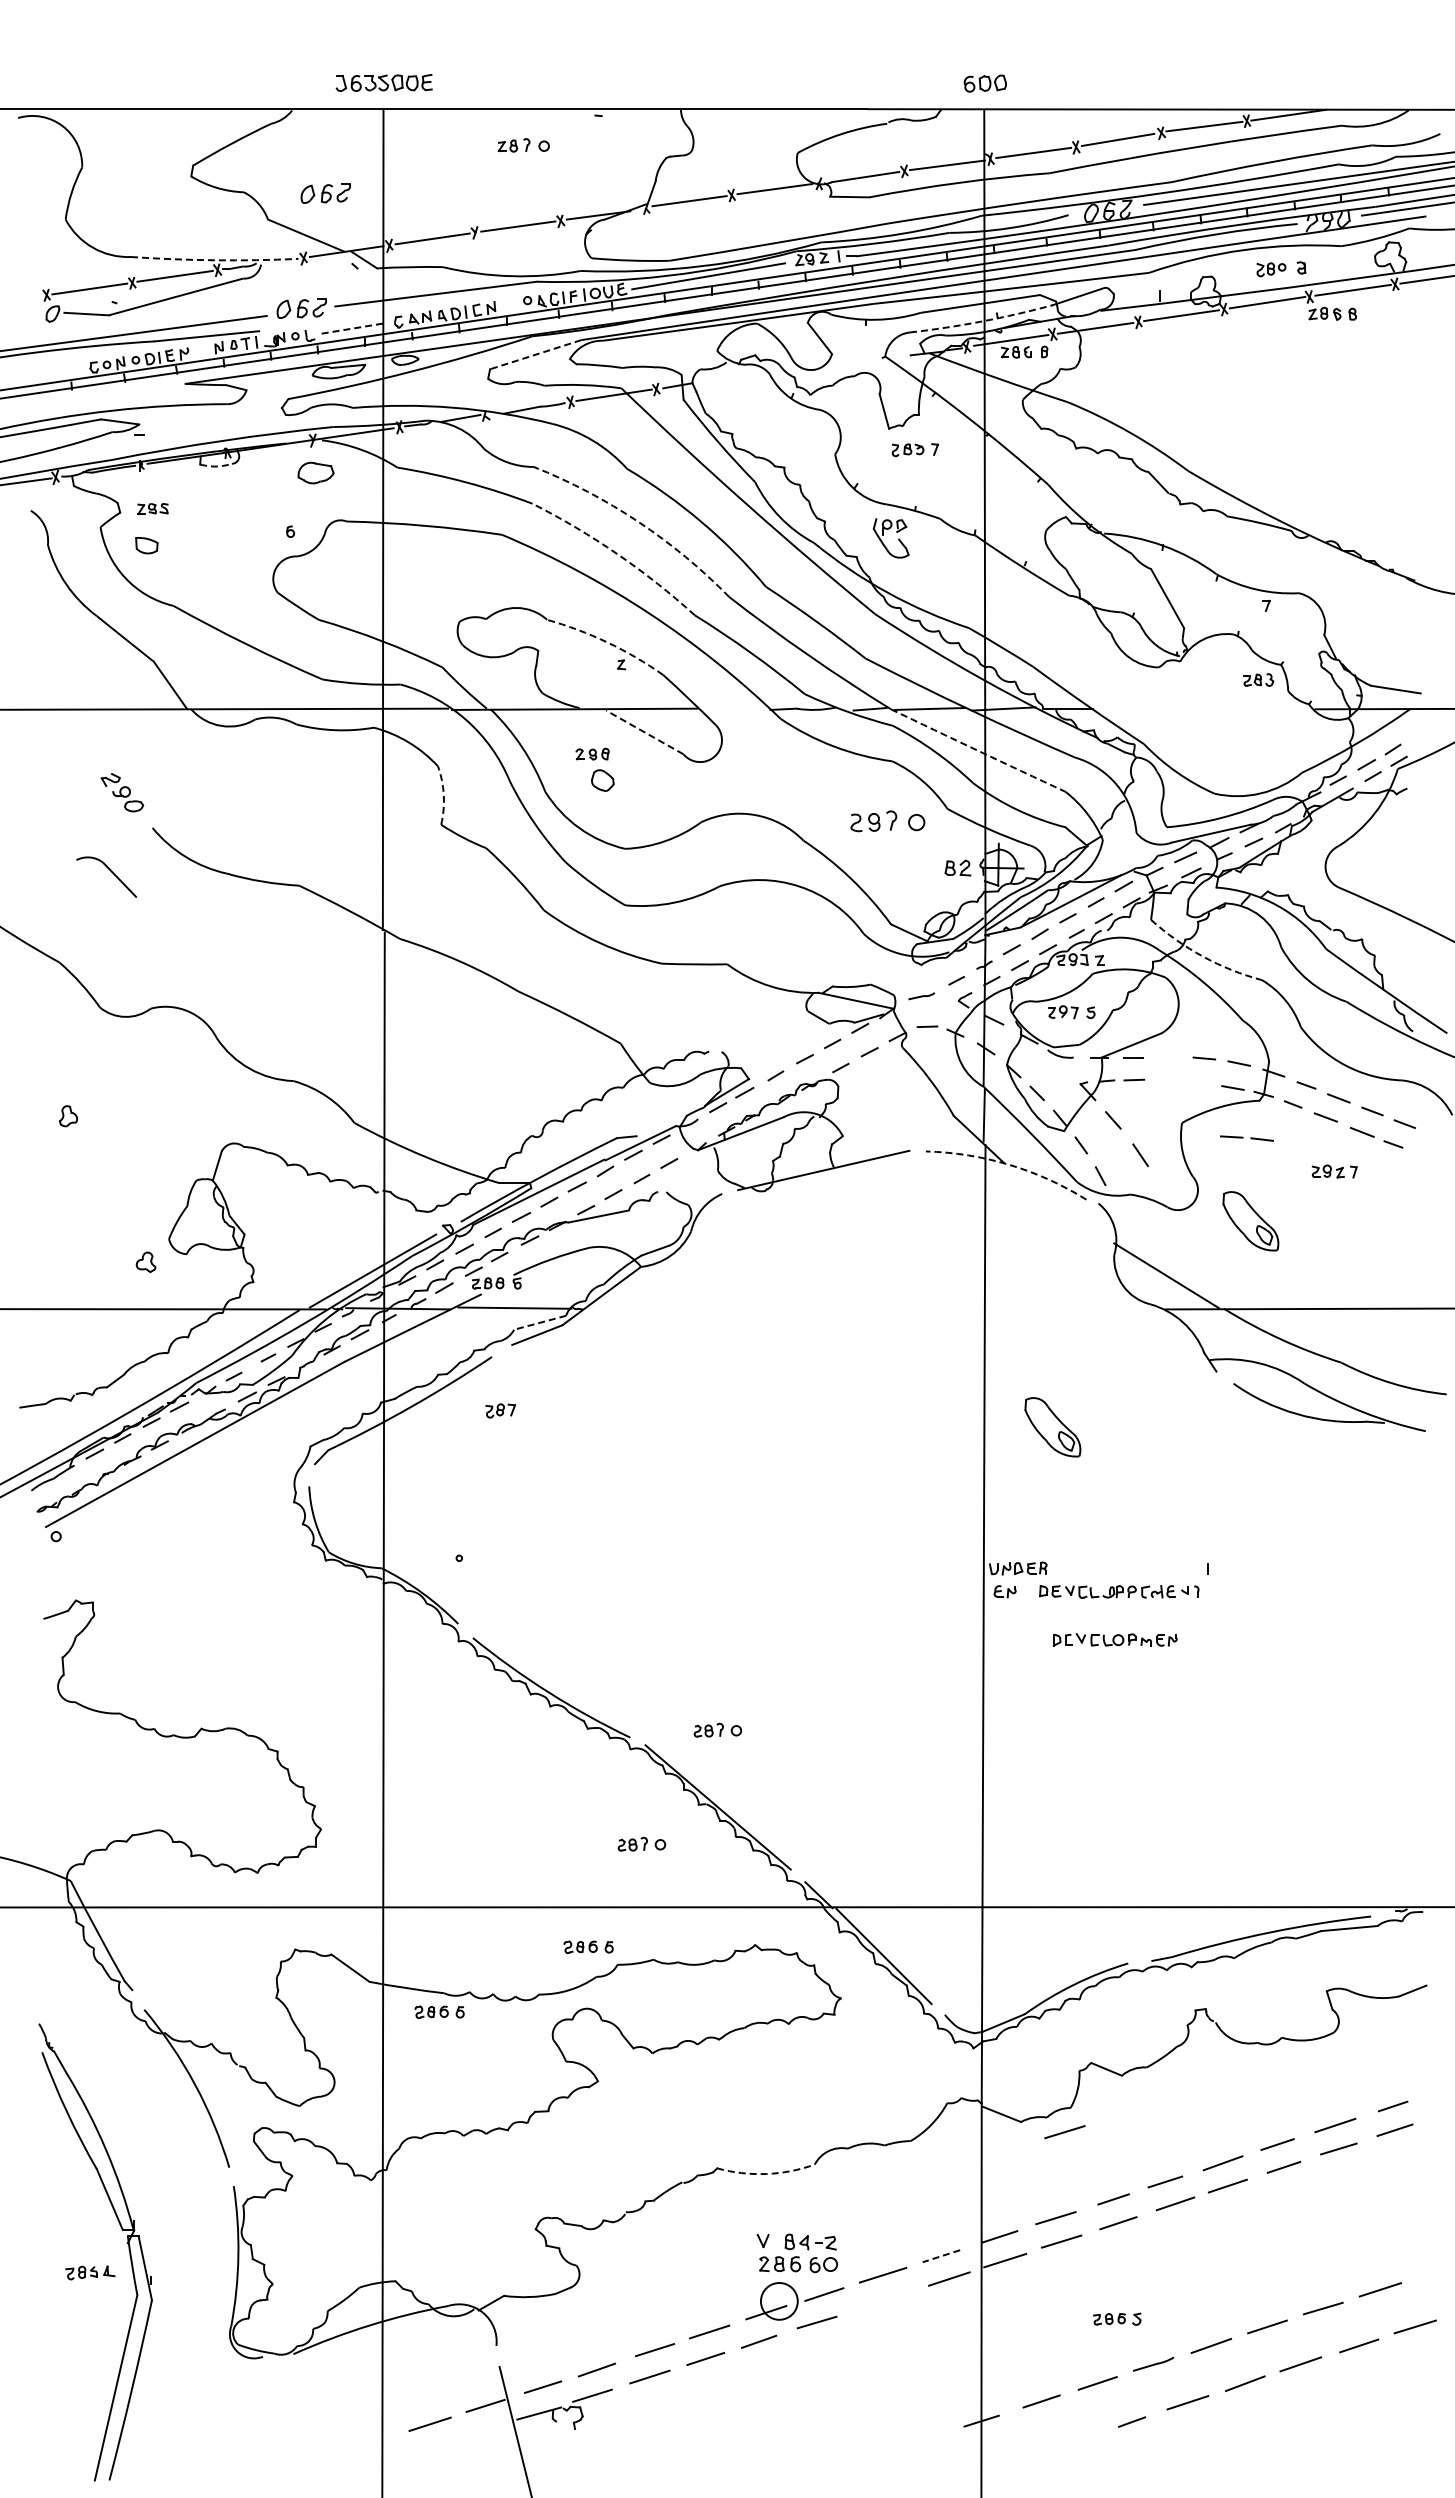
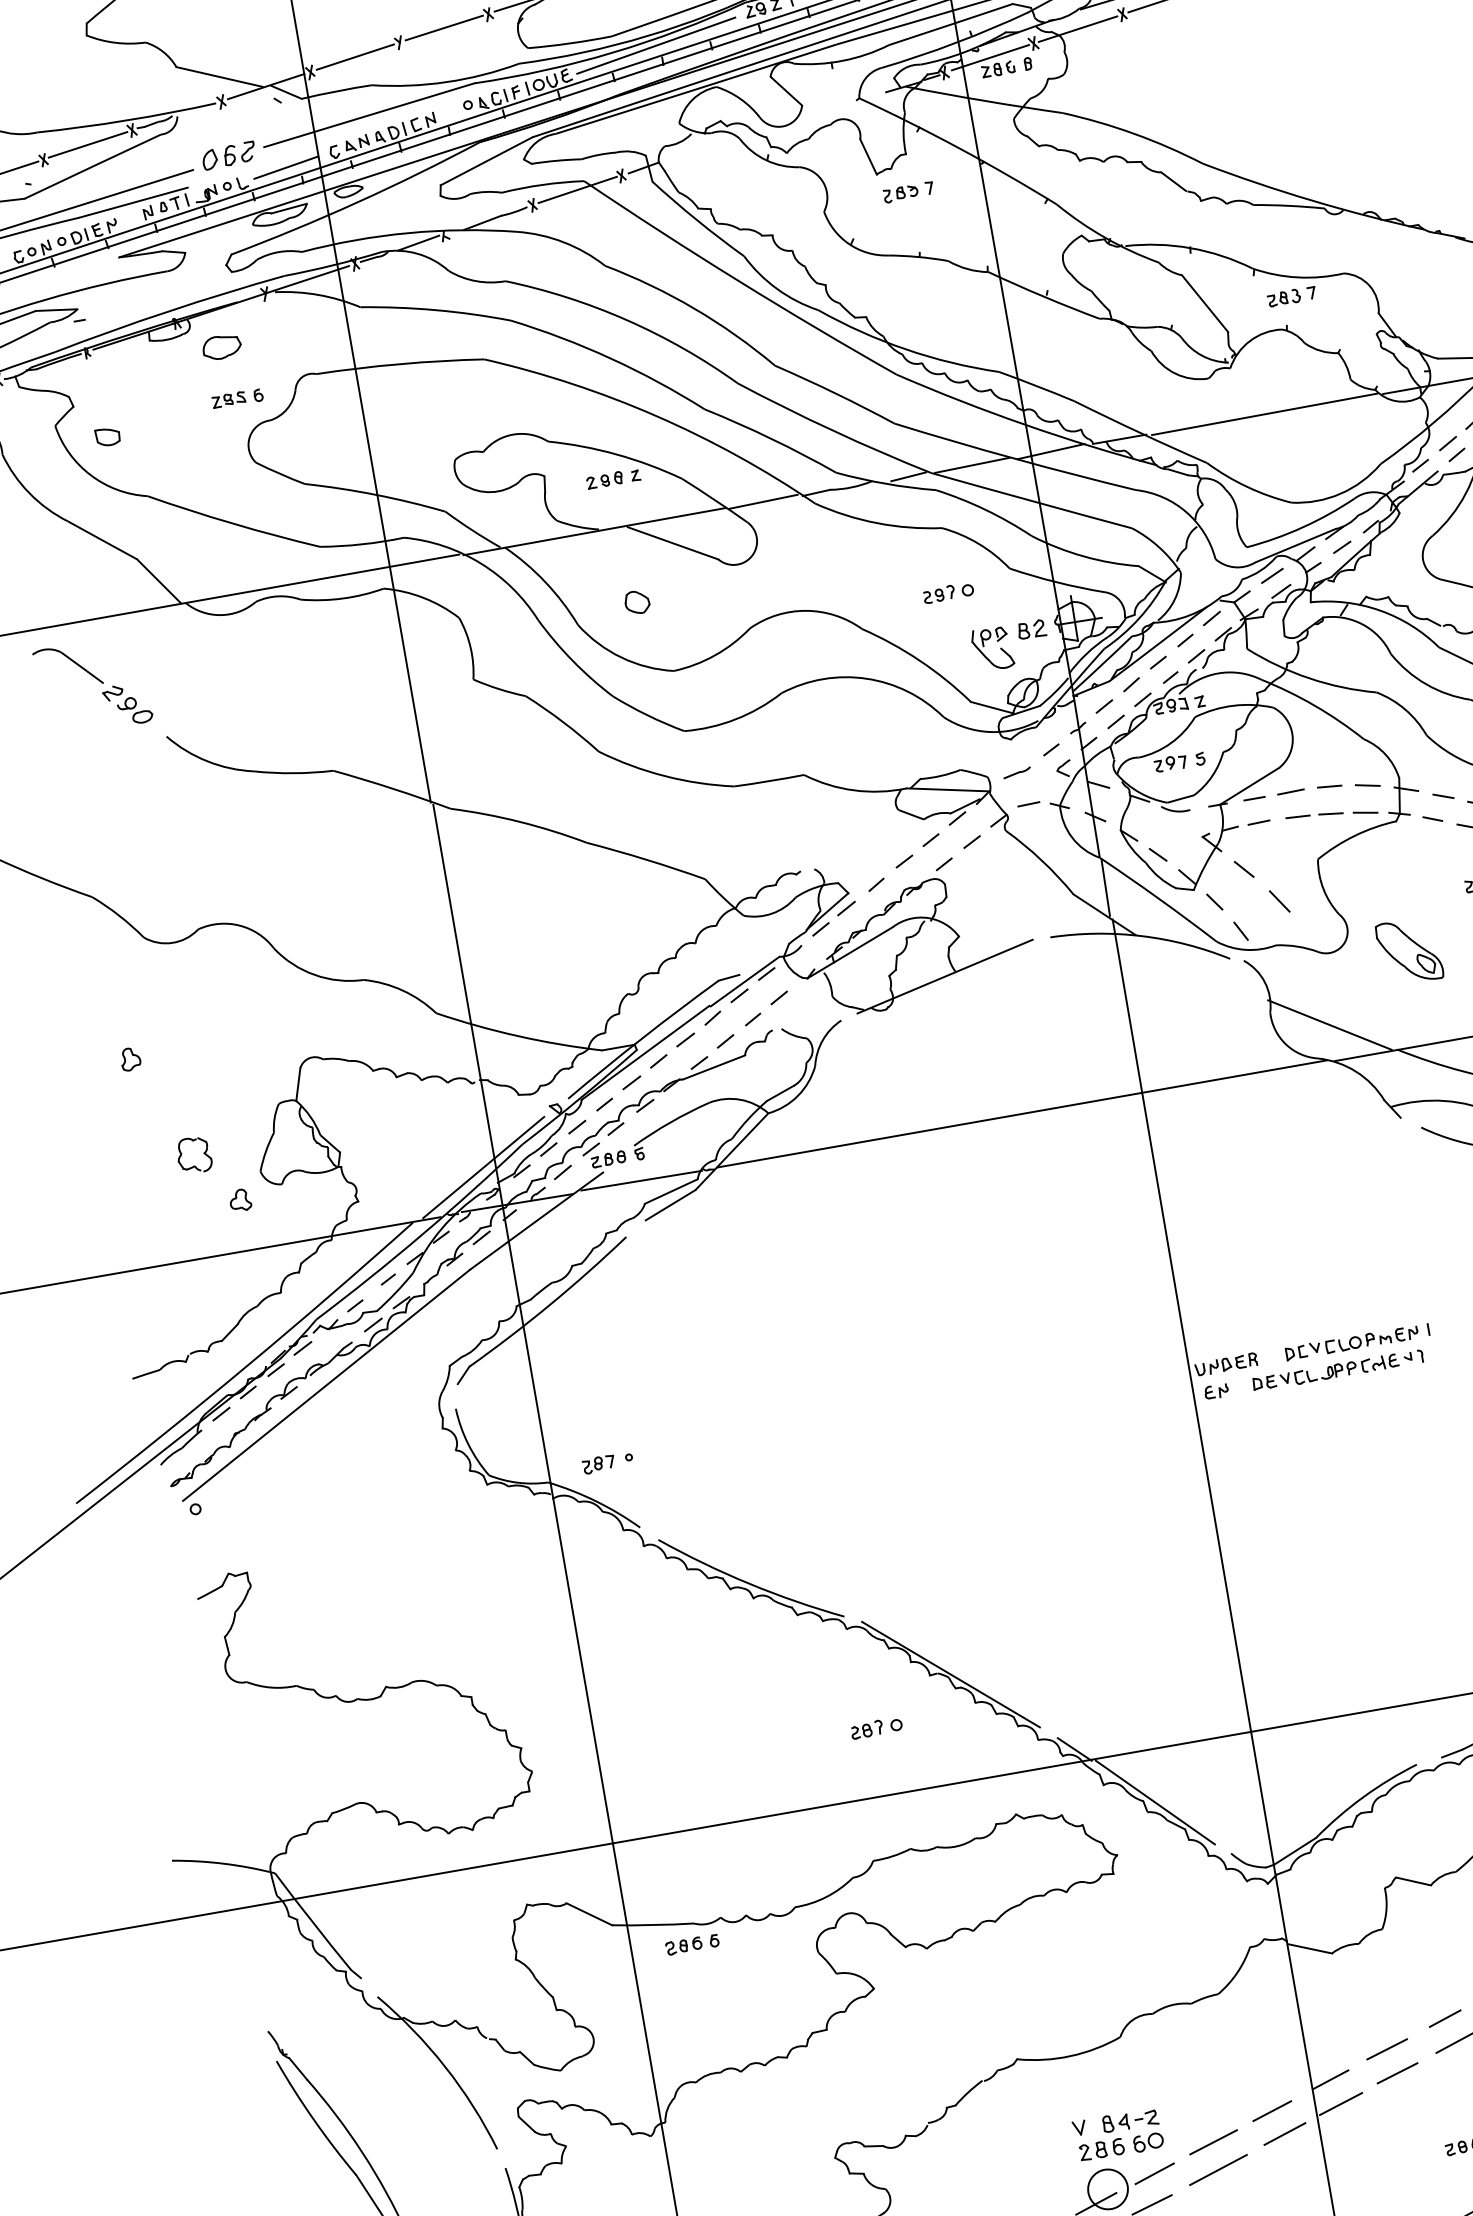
part: (325, 193) -> (232, 28), removed
arc: (214, 260) -> (127, 120), dashed -> solid
arc: (981, 321) -> (955, 43), dashed -> solid
line: (351, 328) -> (285, 167), dashed -> solid
line: (535, 354) -> (486, 161), dashed -> solid
arc: (216, 466) -> (167, 339), dashed -> solid
part: (315, 472) -> (221, 346), moved
part: (152, 509) -> (228, 400), moved
arc: (638, 521) -> (627, 319), dashed -> solid
part: (883, 535) -> (983, 647), moved
arc: (617, 554) -> (610, 358), dashed -> solid
arc: (607, 642) -> (616, 454), dashed -> solid
part: (1258, 679) -> (1283, 297), moved
line: (733, 708) -> (763, 501), added
line: (1204, 708) -> (1264, 413), added
line: (644, 732) -> (672, 543), dashed -> solid
arc: (978, 750) -> (1031, 500), dashed -> solid
part: (592, 753) -> (604, 479), moved
arc: (443, 795) -> (470, 647), dashed -> solid
part: (887, 821) -> (948, 593), size x0.62
part: (110, 871) -> (70, 660), moved
arc: (1203, 956) -> (1309, 678), dashed -> solid
line: (1168, 1056) -> (1291, 791), added
line: (1243, 1138) -> (1310, 816), moved
arc: (1009, 1164) -> (1141, 935), dashed -> solid
part: (119, 1213) -> (202, 1153), added
line: (872, 1307) -> (1022, 1113), added
line: (540, 1322) -> (671, 1191), dashed -> solid
part: (500, 1410) -> (598, 1464), moved
part: (1052, 1427) -> (1236, 1207), removed
part: (1115, 1639) -> (1352, 1342), moved
part: (717, 1729) -> (935, 1591), removed
part: (588, 1946) -> (838, 1846), removed
line: (1064, 2132) -> (1380, 1956), removed
arc: (766, 2174) -> (1070, 2056), dashed -> solid
line: (941, 2256) -> (1272, 2111), dashed -> solid
line: (882, 2301) -> (1217, 2170), added

